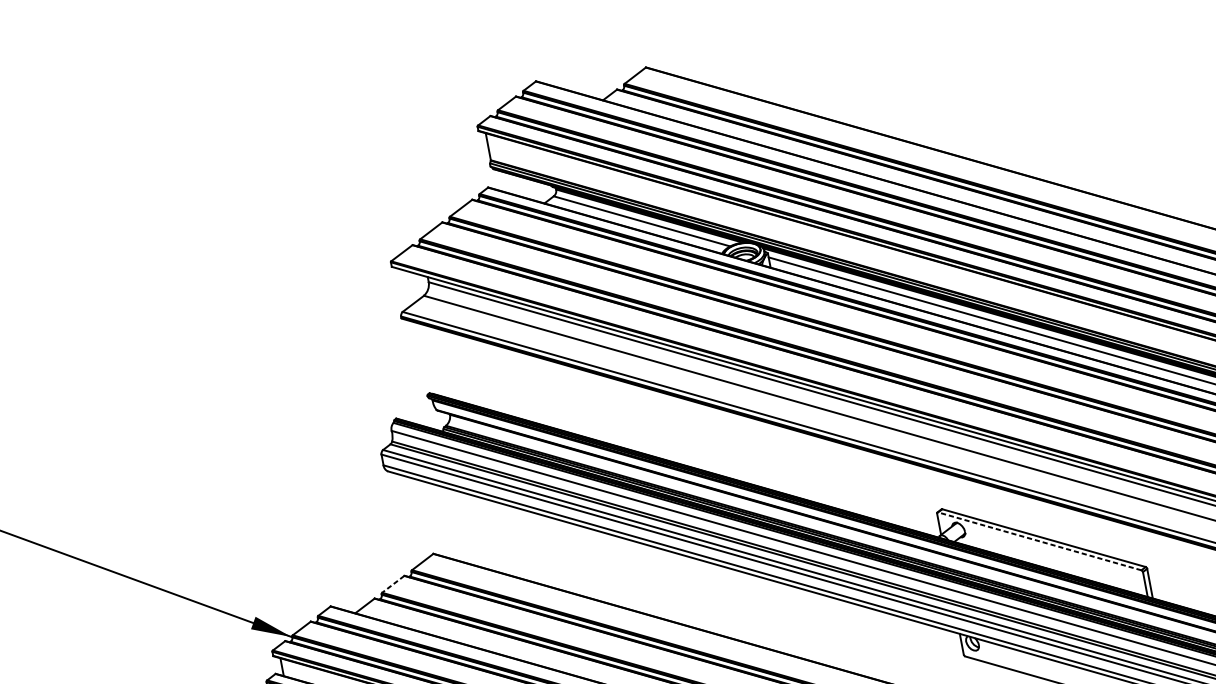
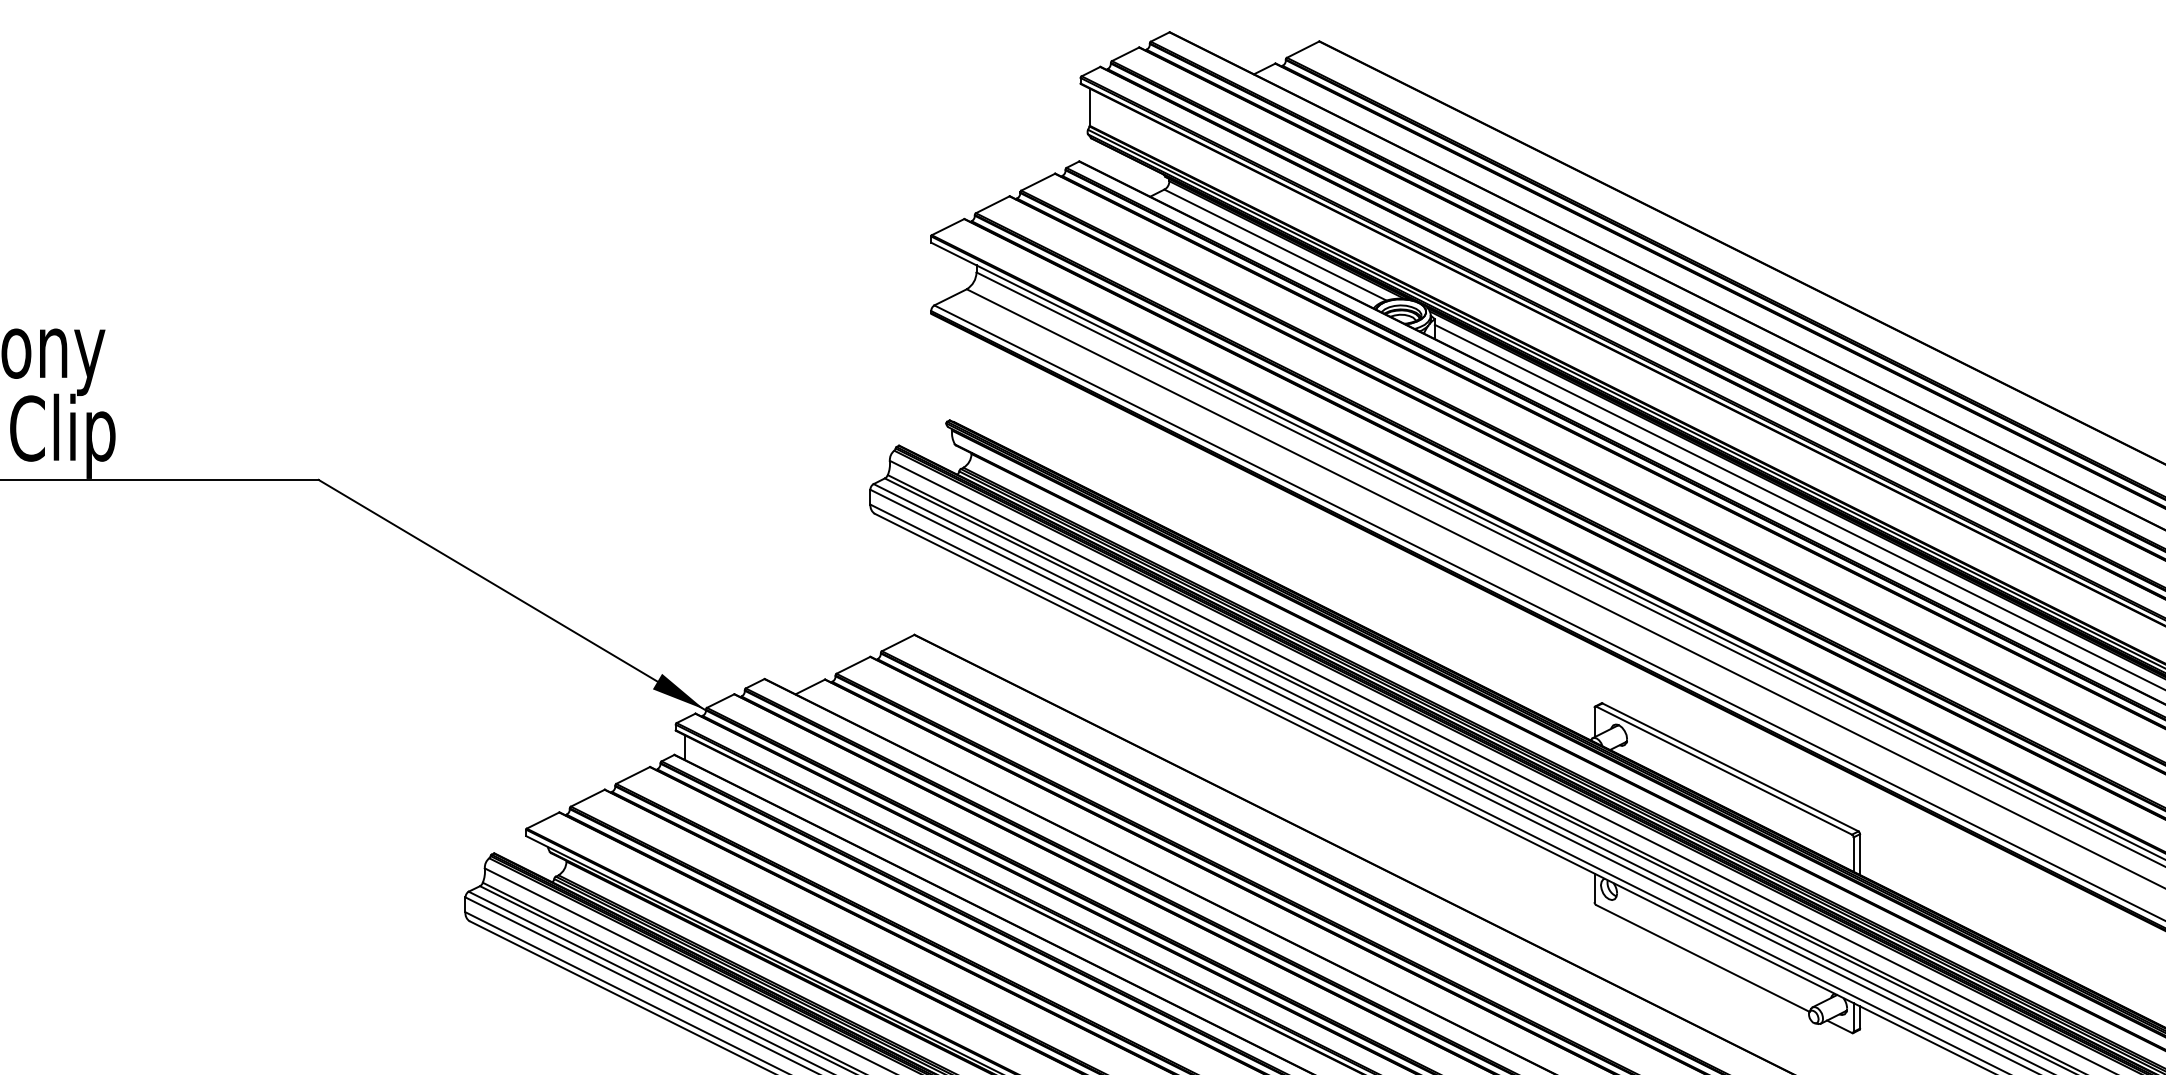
line: (1039, 541) -> (1723, 770), dashed -> solid
line: (393, 584) -> (853, 665), dashed -> solid

